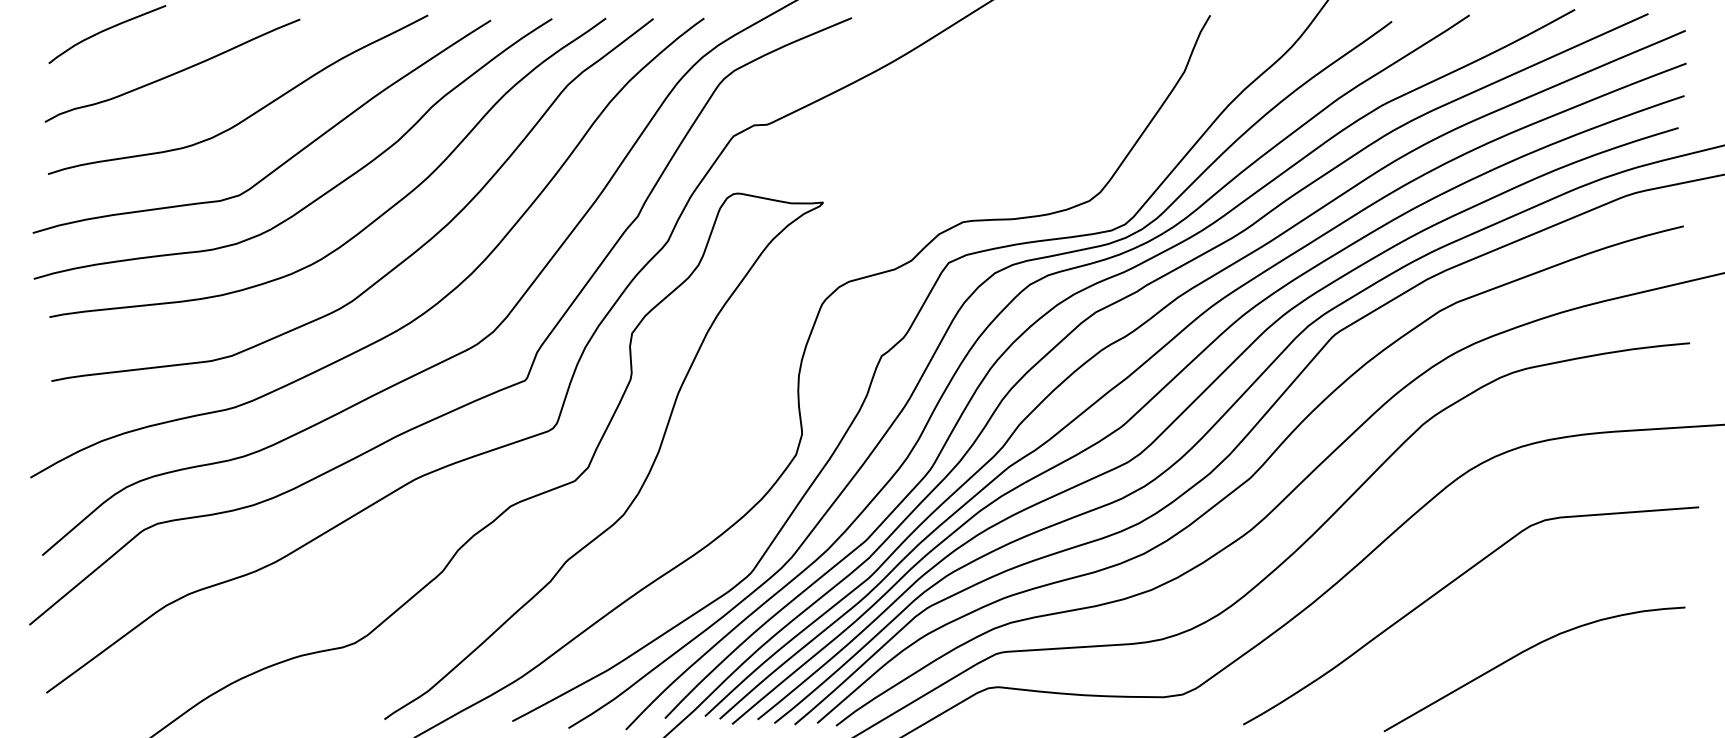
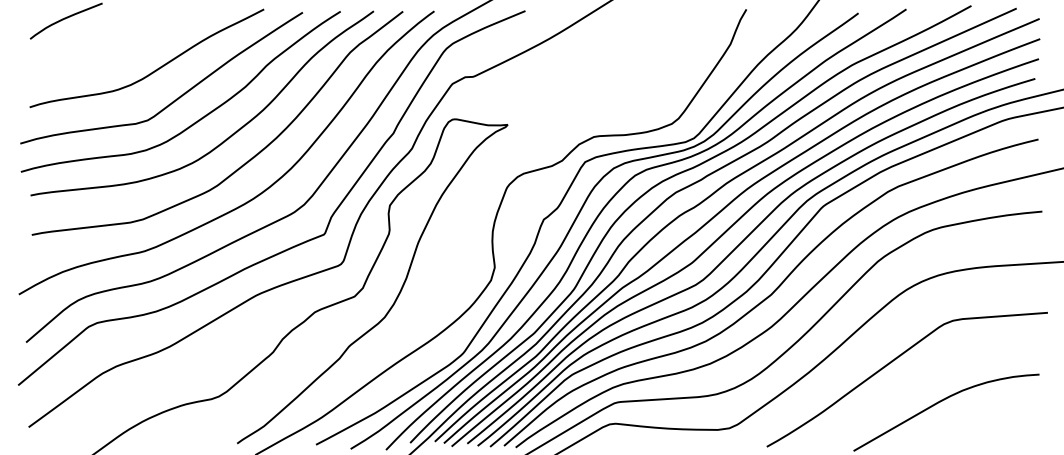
curve: (174, 72) -> (107, 44), removed

